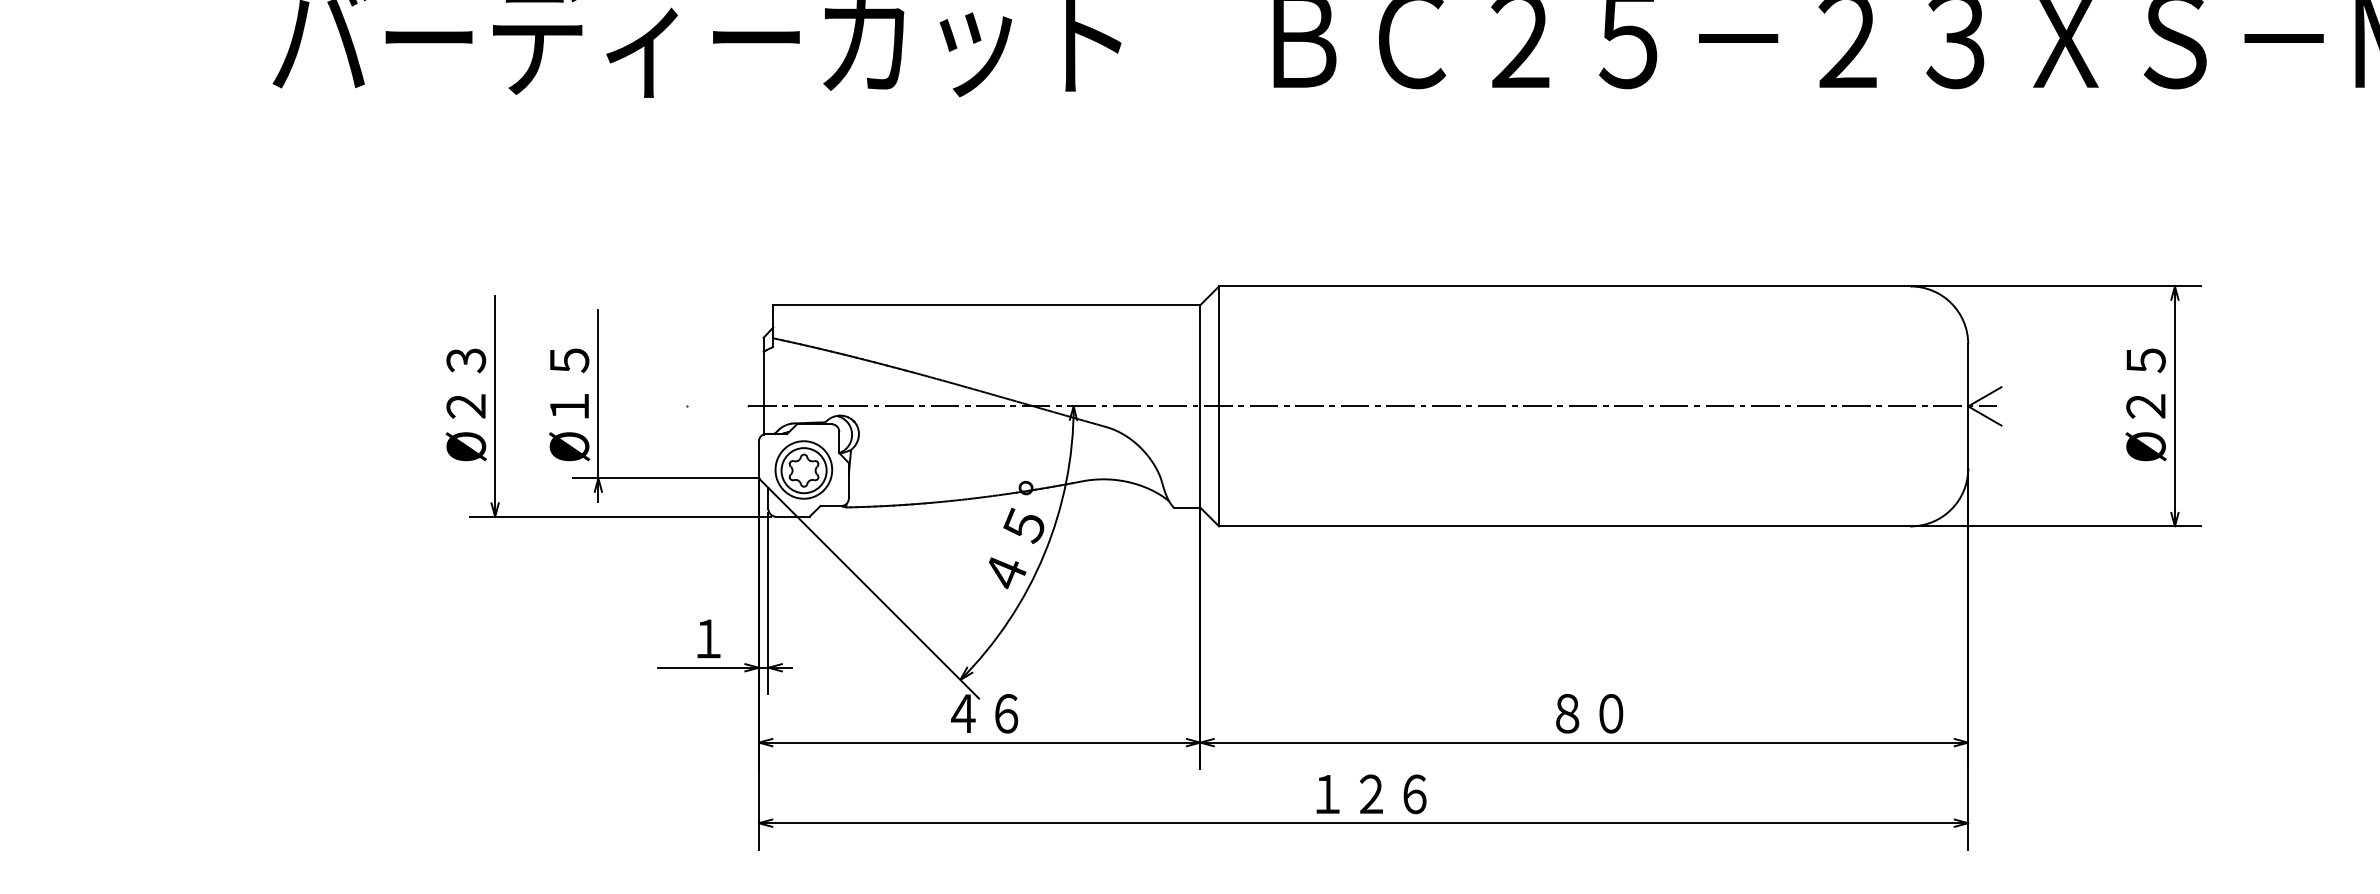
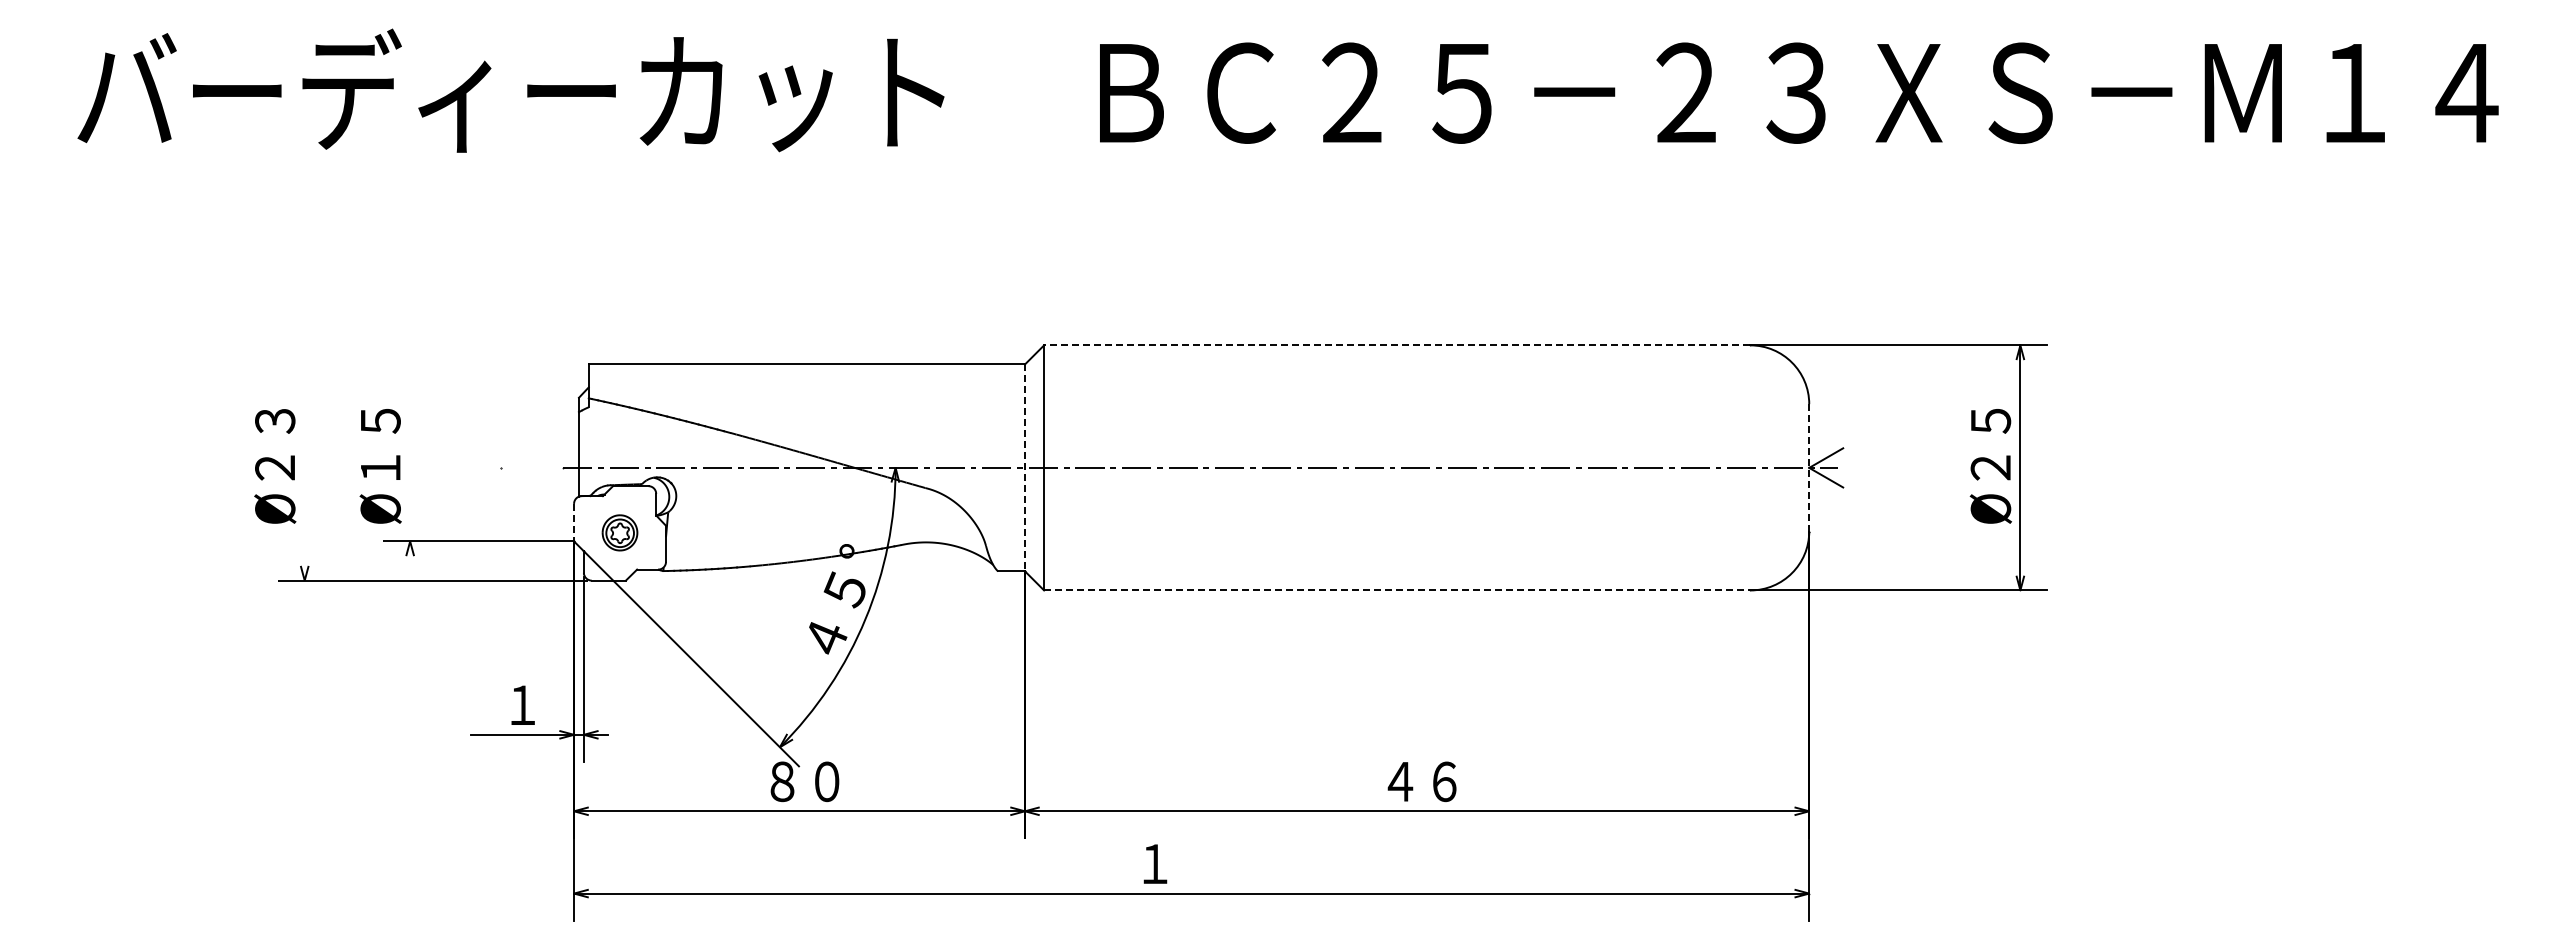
line: (1564, 286) -> (1396, 345), solid -> dashed
line: (494, 406) -> (304, 467), removed
line: (598, 406) -> (410, 467), removed
line: (1200, 406) -> (1025, 468), solid -> dashed
line: (1968, 406) -> (1809, 467), solid -> dashed
line: (759, 459) -> (574, 522), solid -> dashed
part: (803, 469) -> (619, 532), size x0.6
line: (1565, 526) -> (1397, 590), solid -> dashed
text: (984, 713) -> (804, 781), ４６ -> ８０
text: (1588, 713) -> (1421, 781), ８０ -> ４６
text: (1392, 793) -> (1221, 863), １２６ -> １

